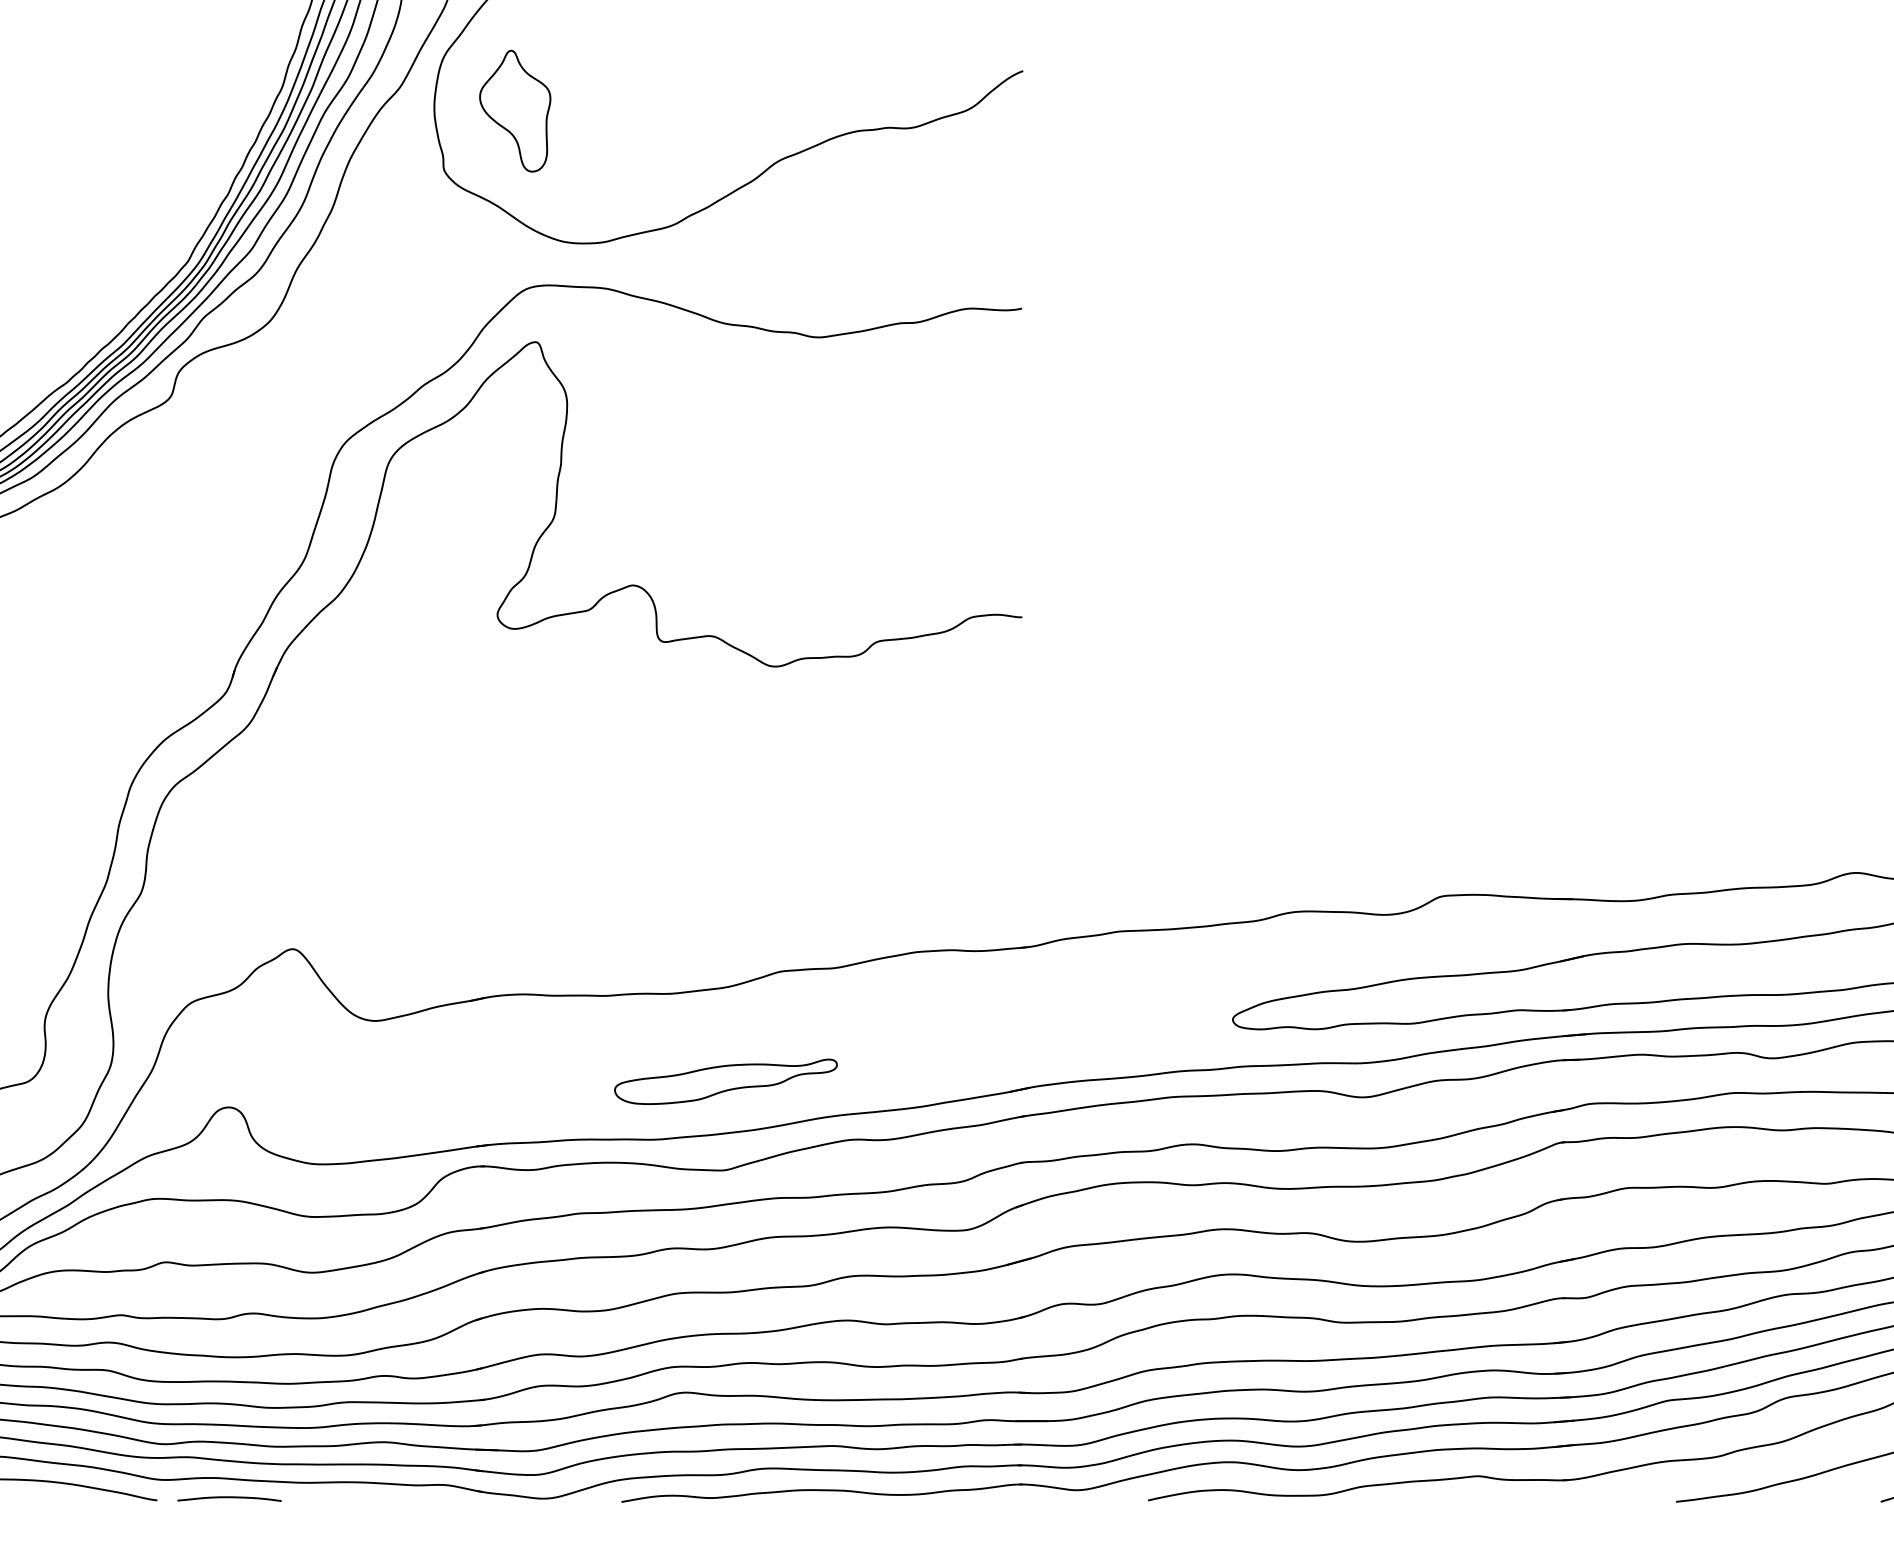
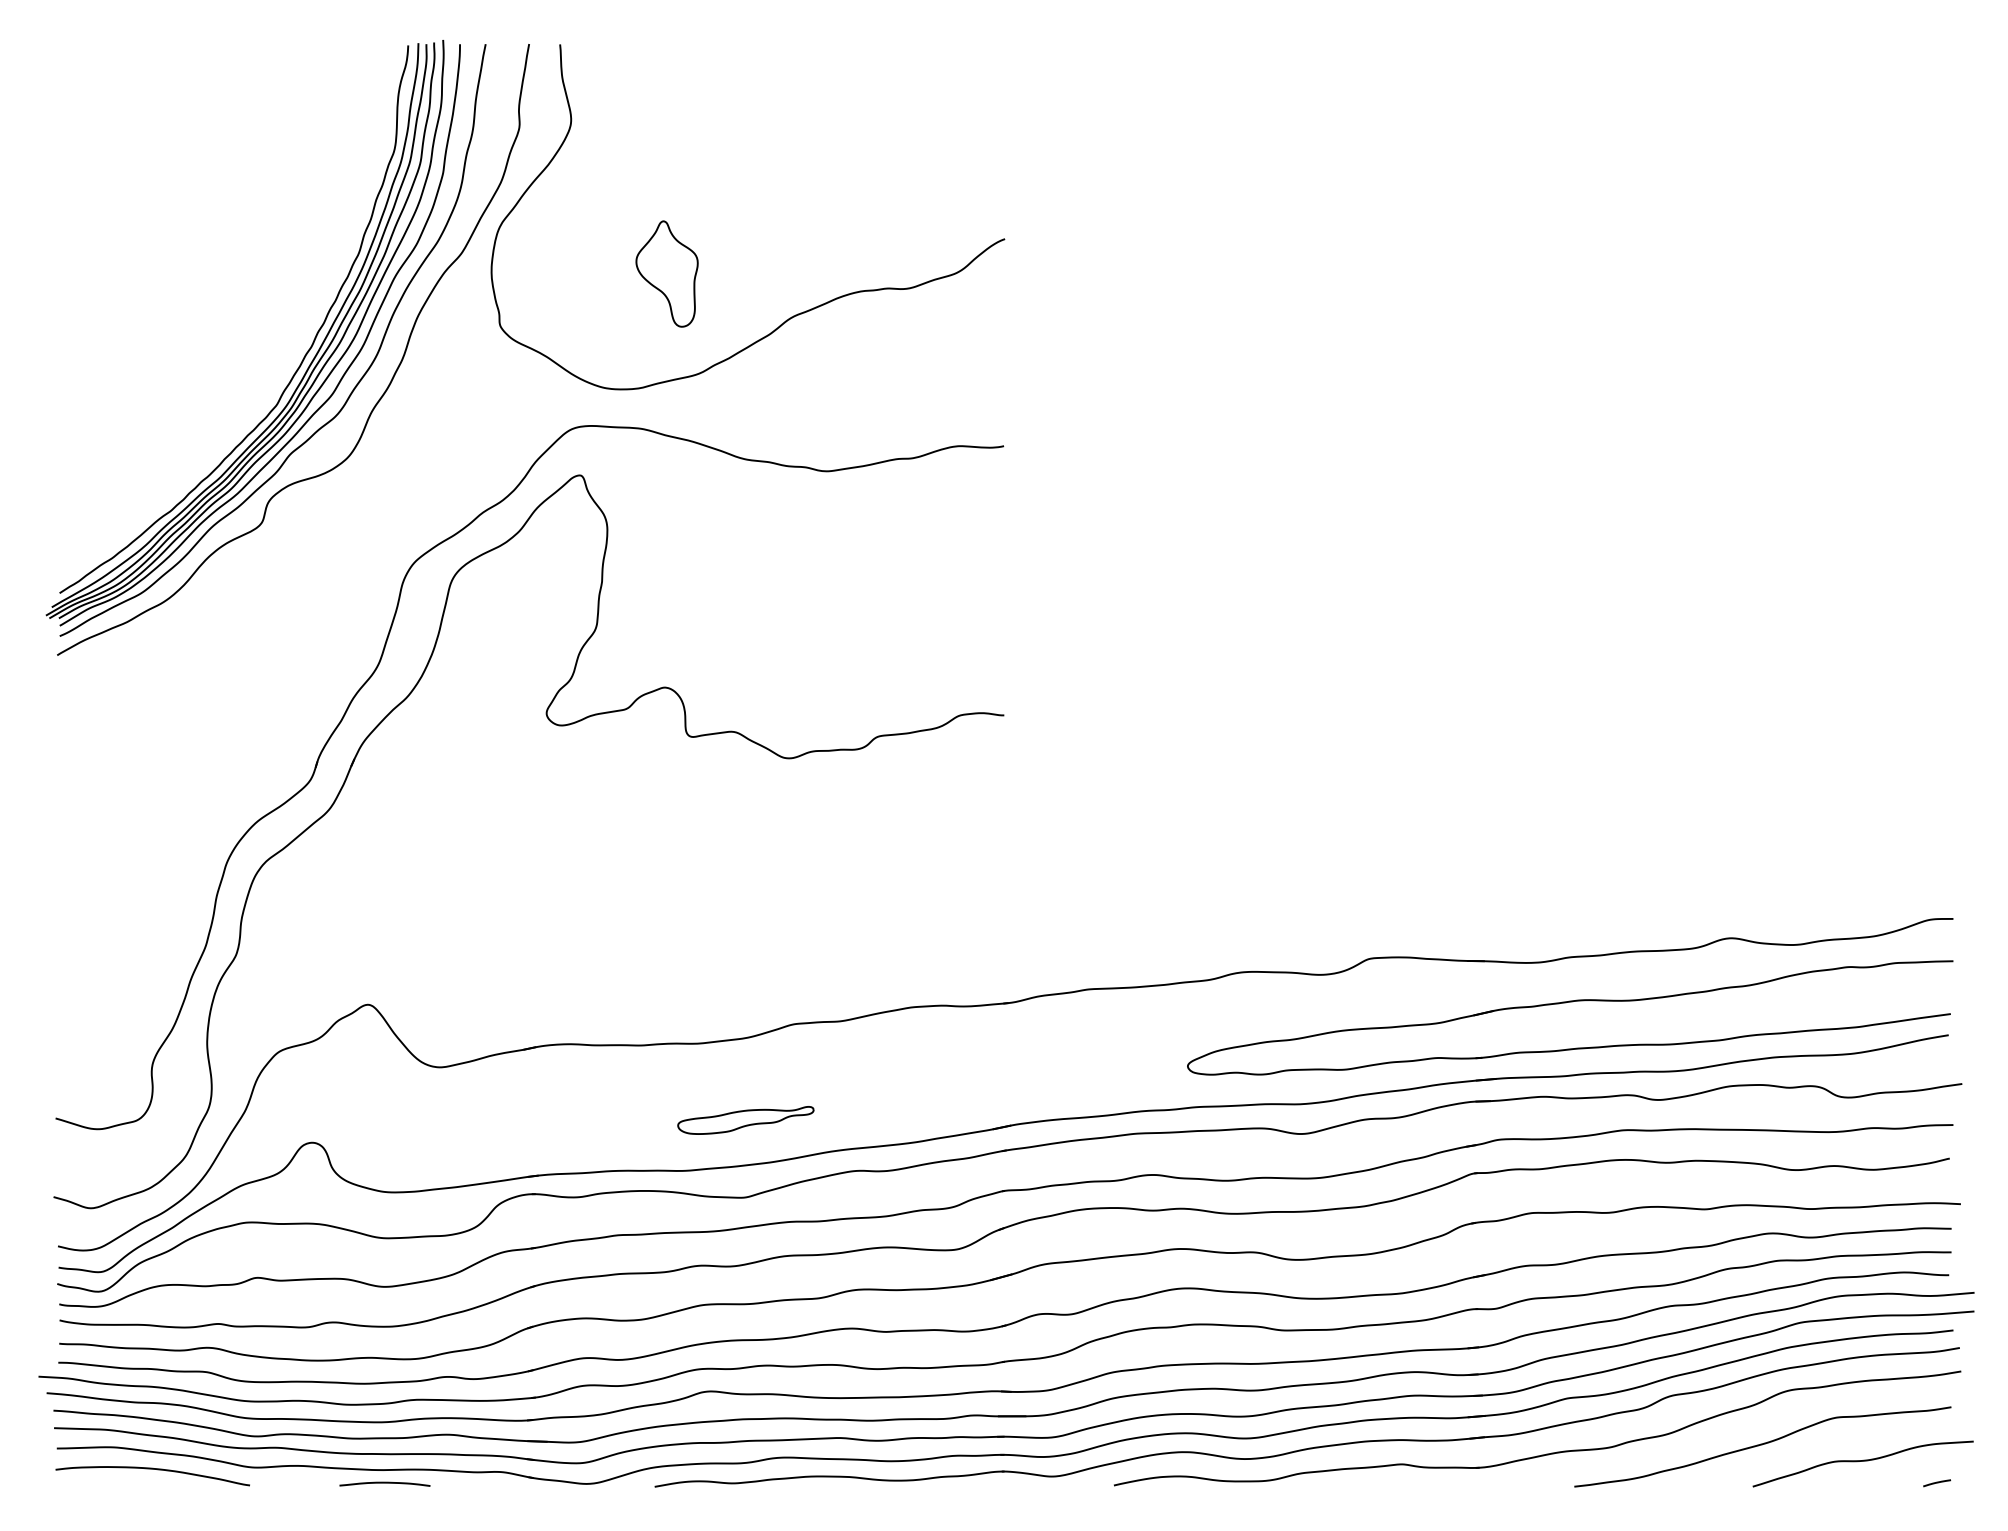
part: (514, 110) -> (666, 273), moved
part: (725, 1081) -> (745, 1120), size x0.7
curve: (228, 1498) -> (384, 1483), moved

